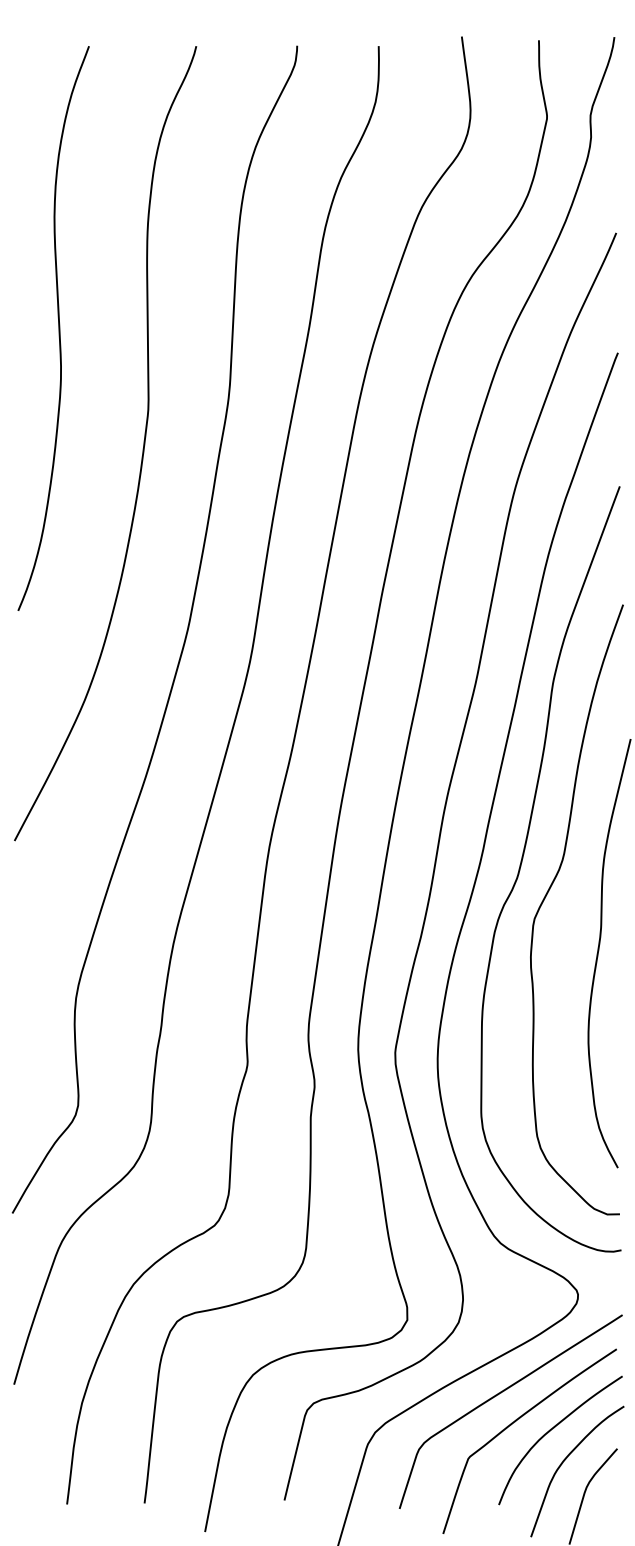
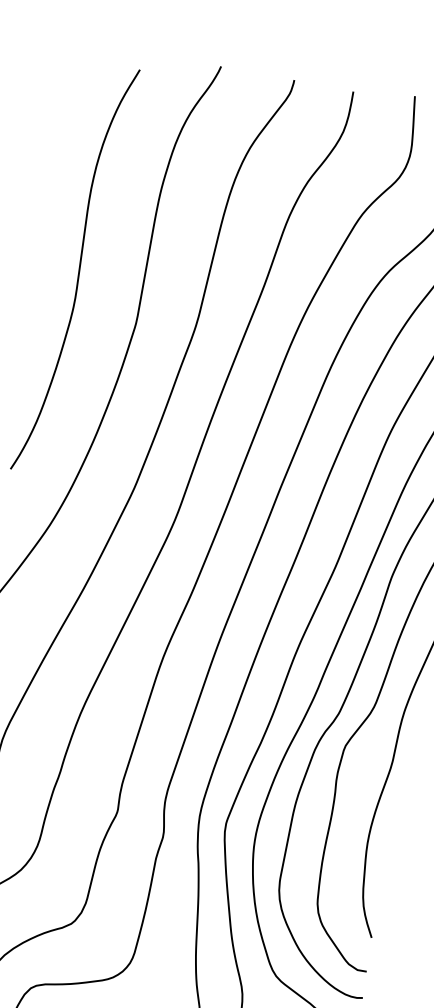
curve: (58, 328) -> (78, 270), moved

